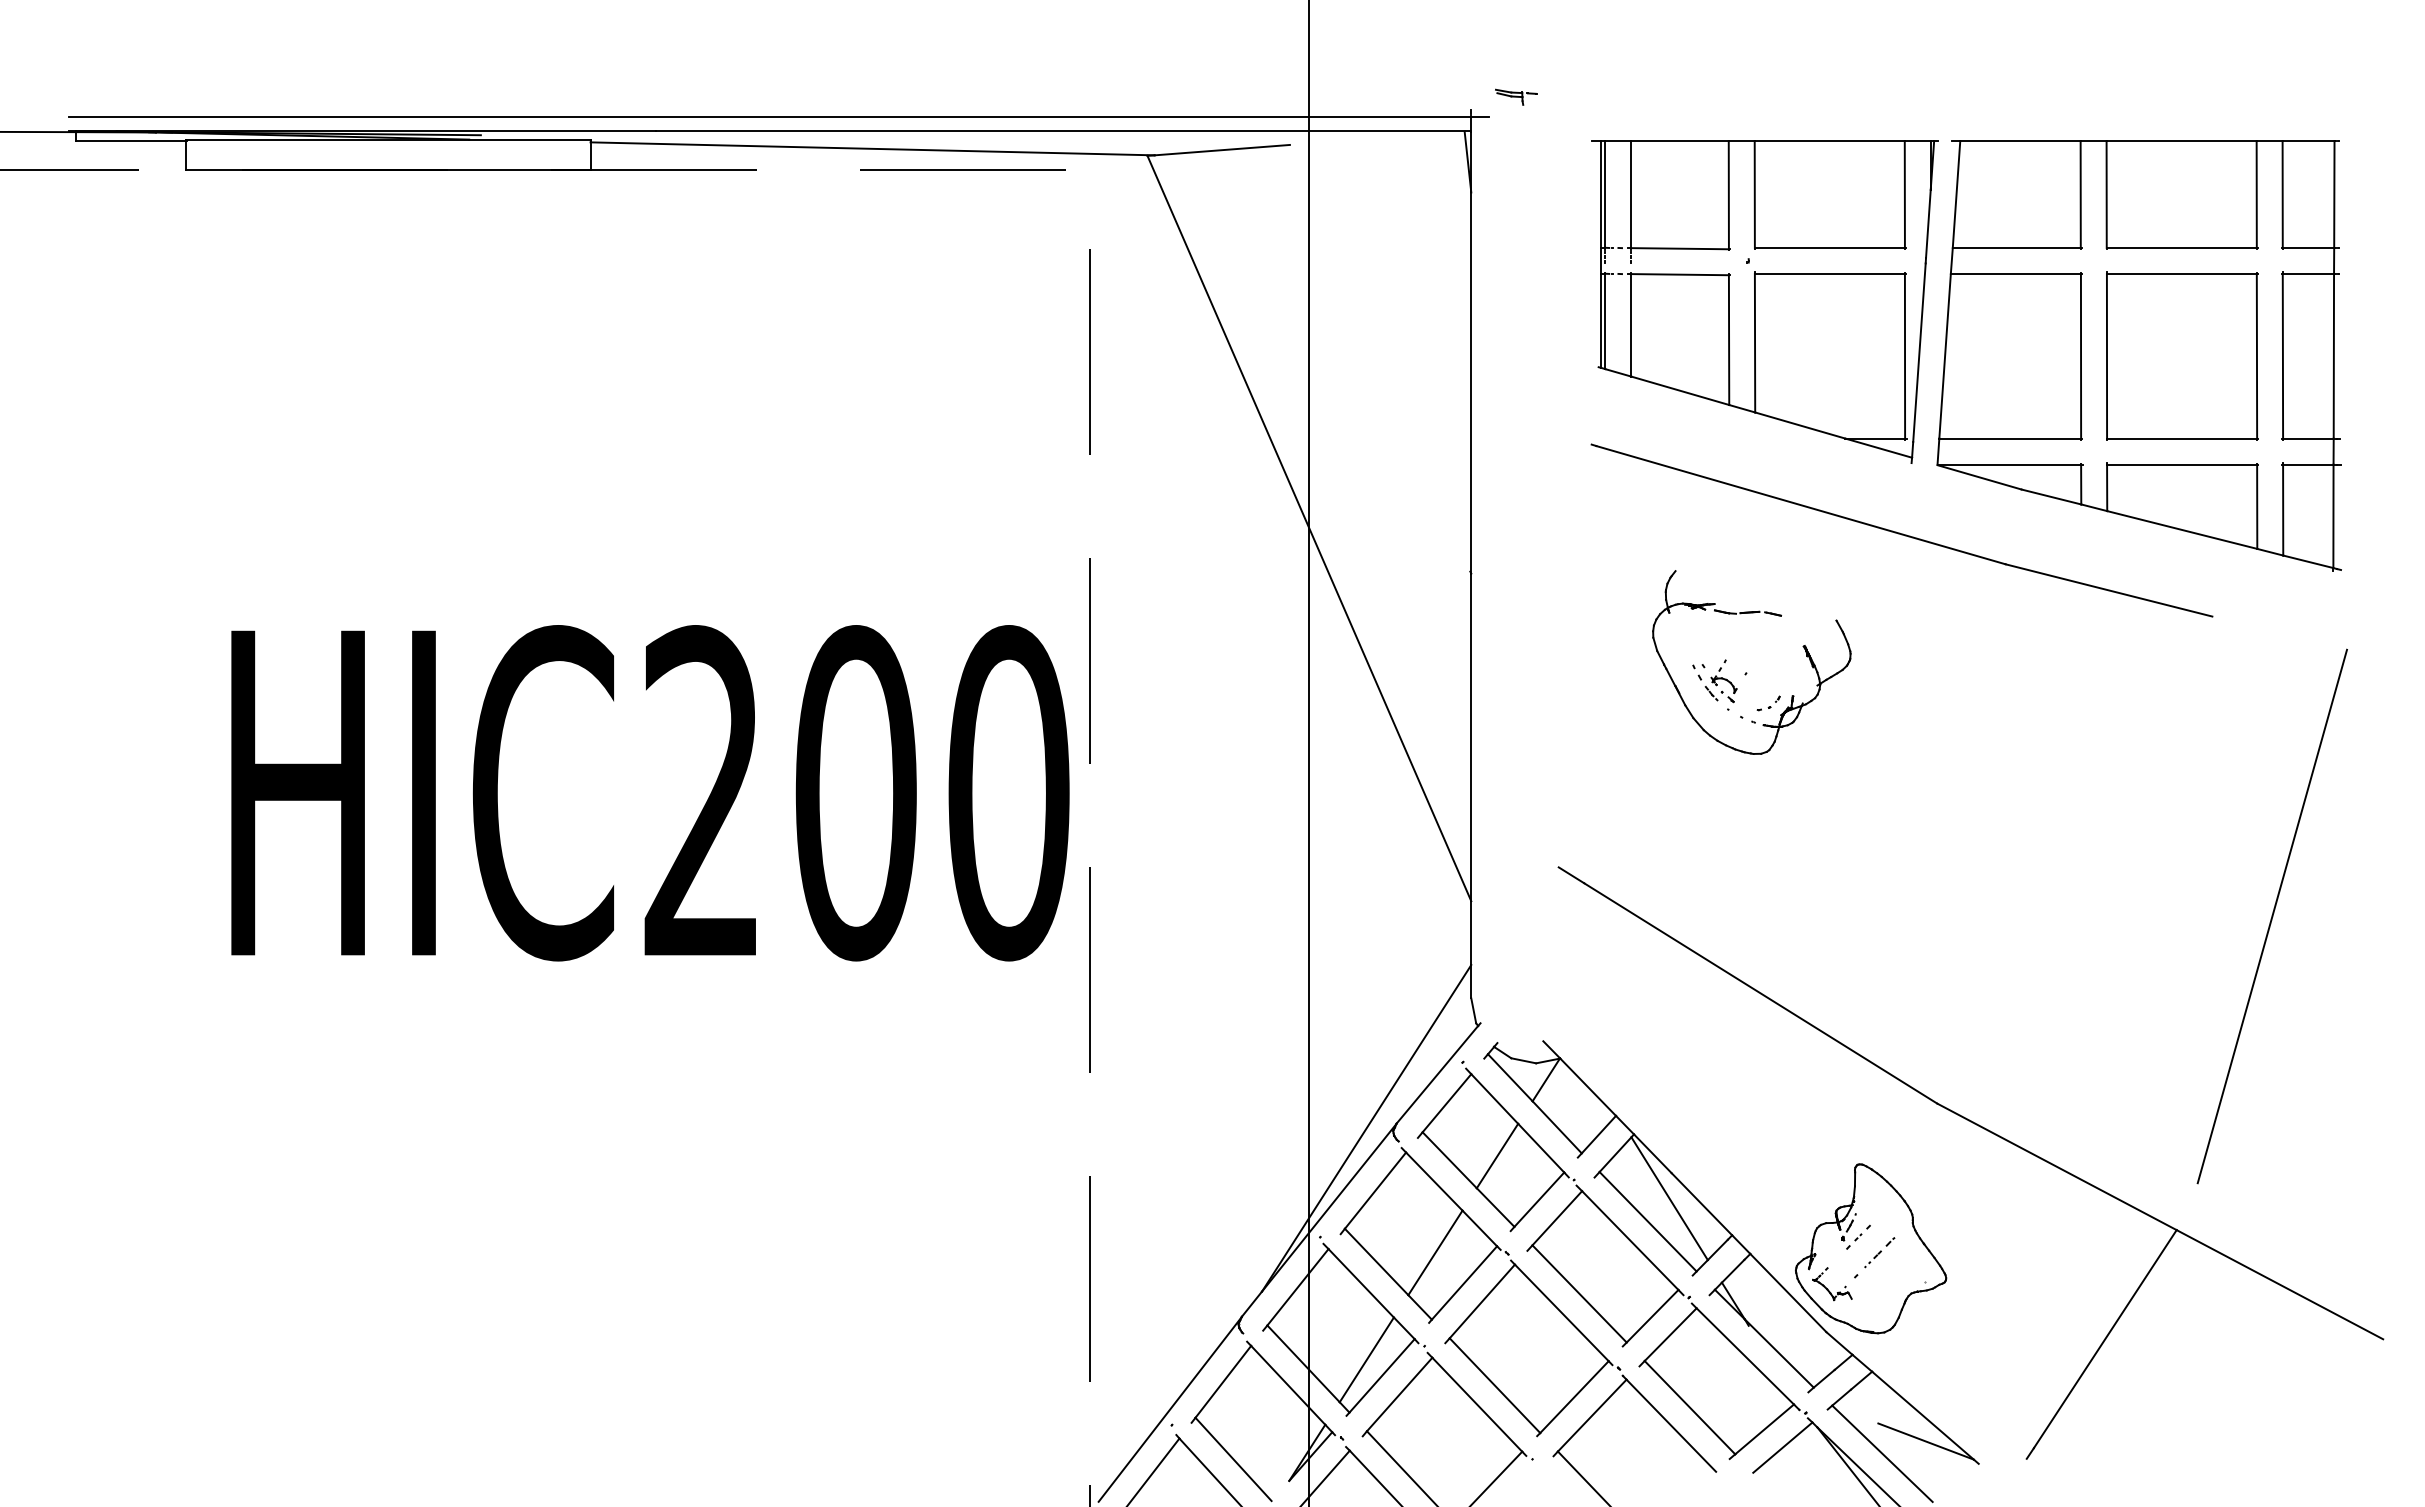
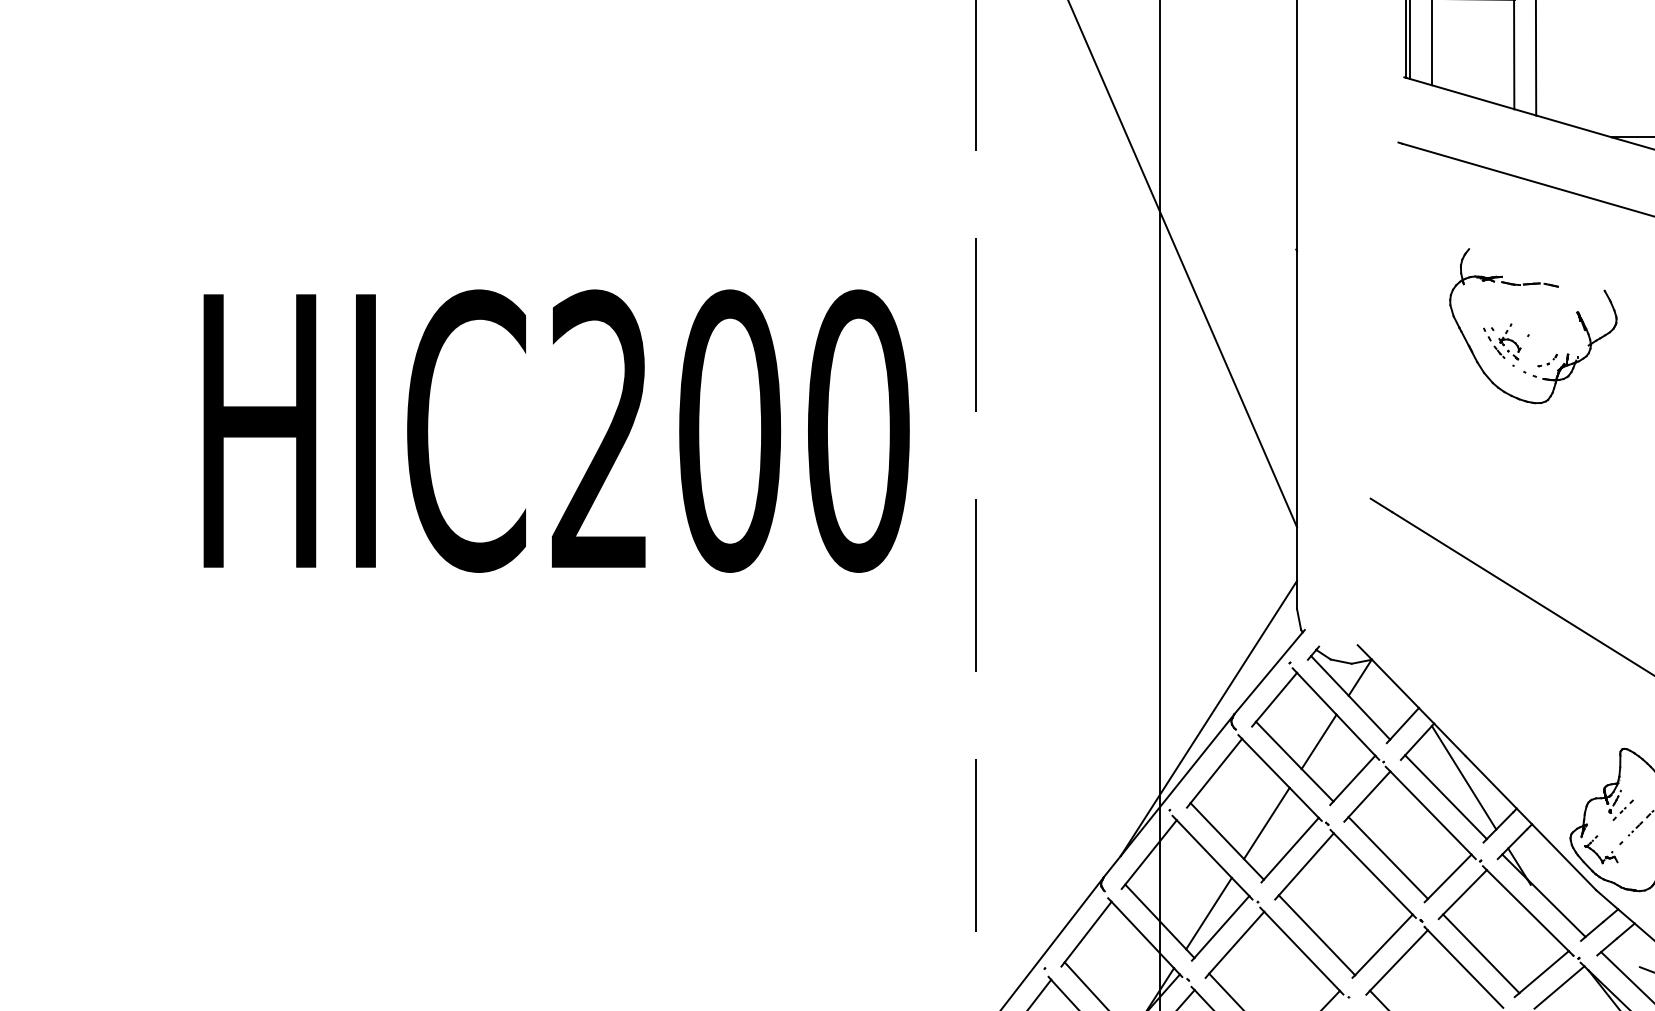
text: (650, 793) -> (556, 431), moved

